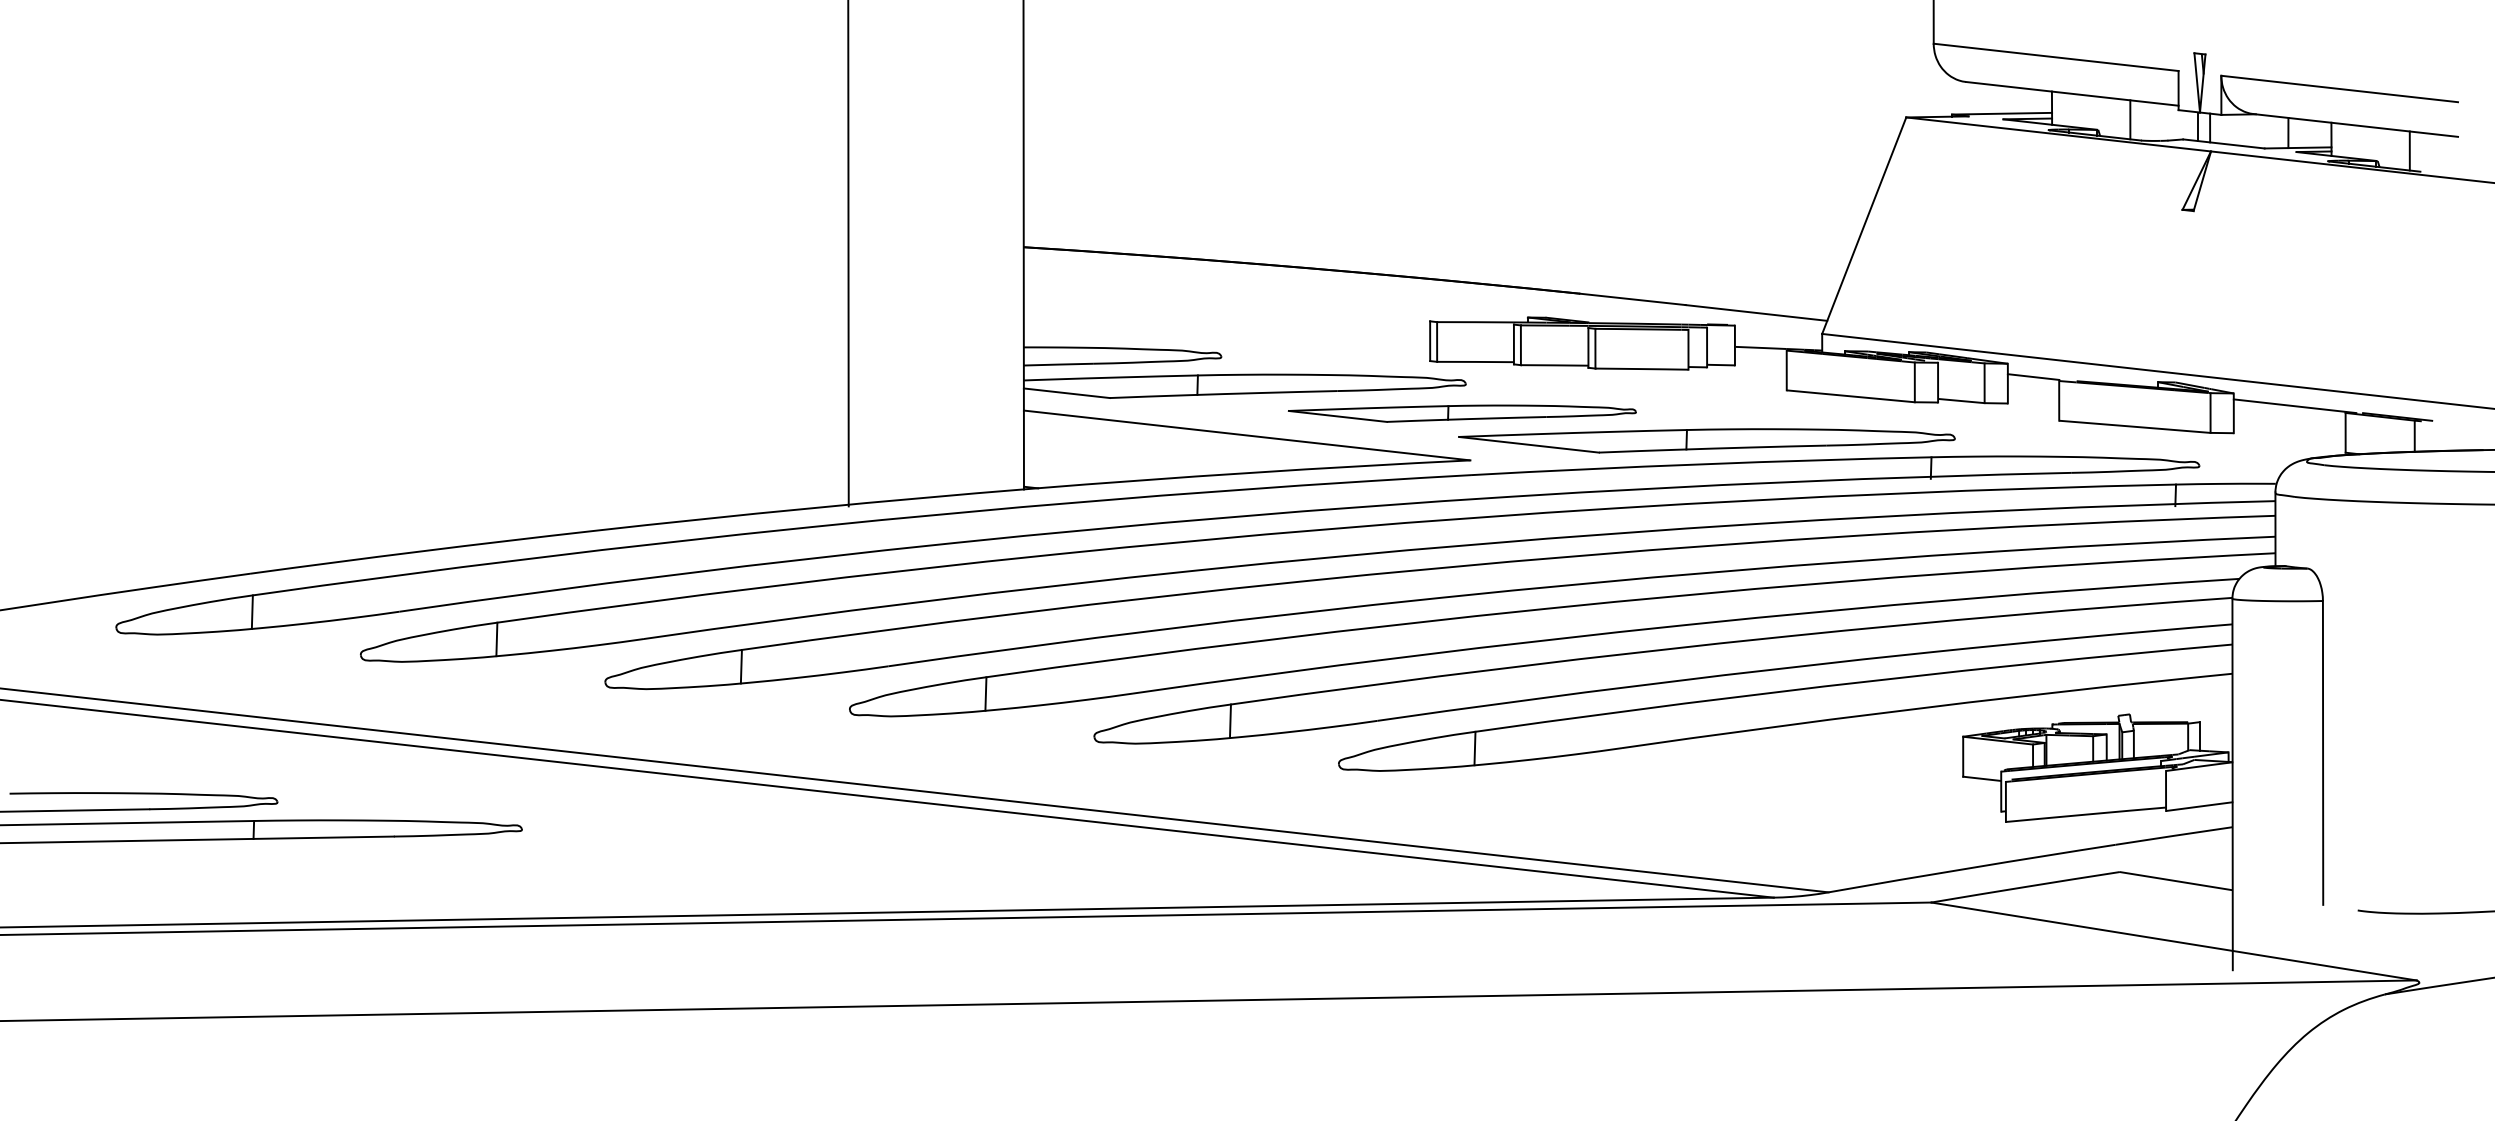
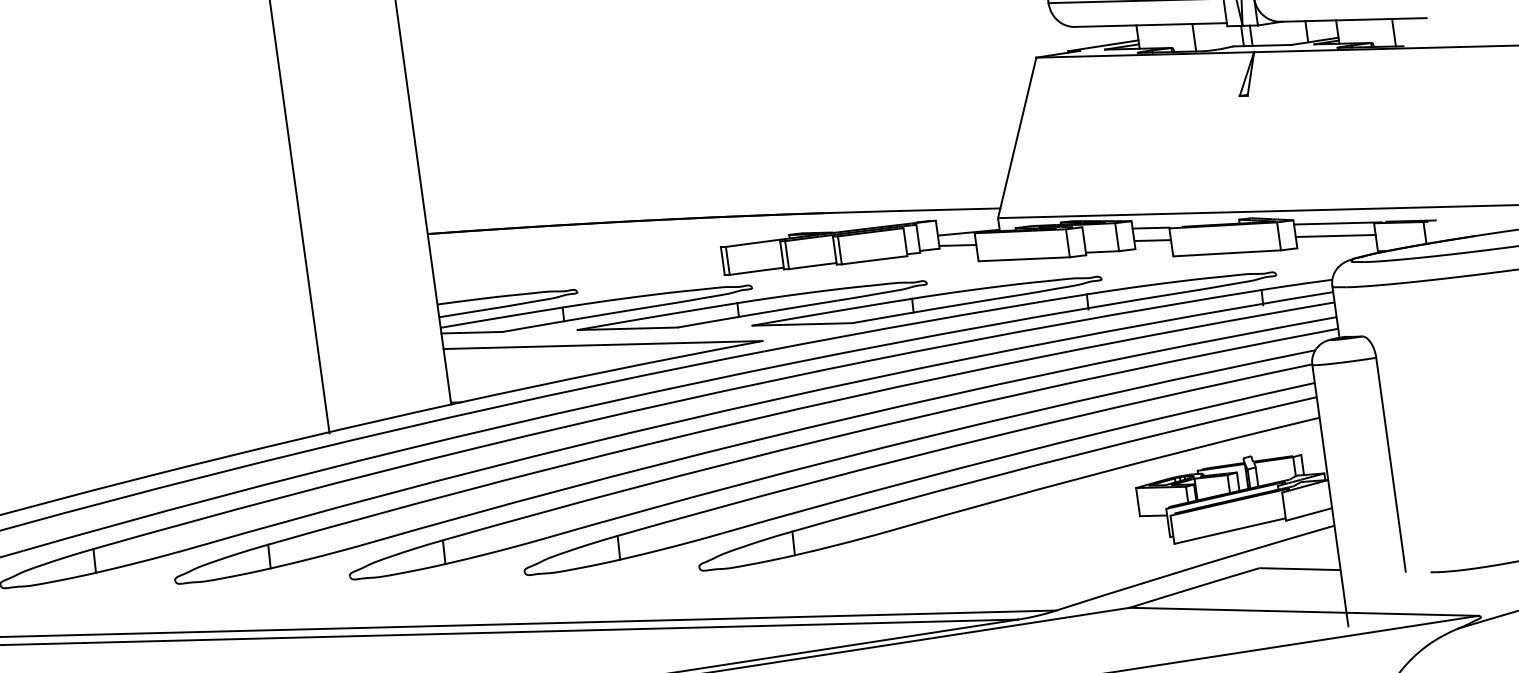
line: (1760, 364) -> (957, 245), added
line: (2034, 394) -> (1153, 240), added
part: (1462, 413) -> (752, 308), size x1.43
line: (2289, 423) -> (1335, 236), added

